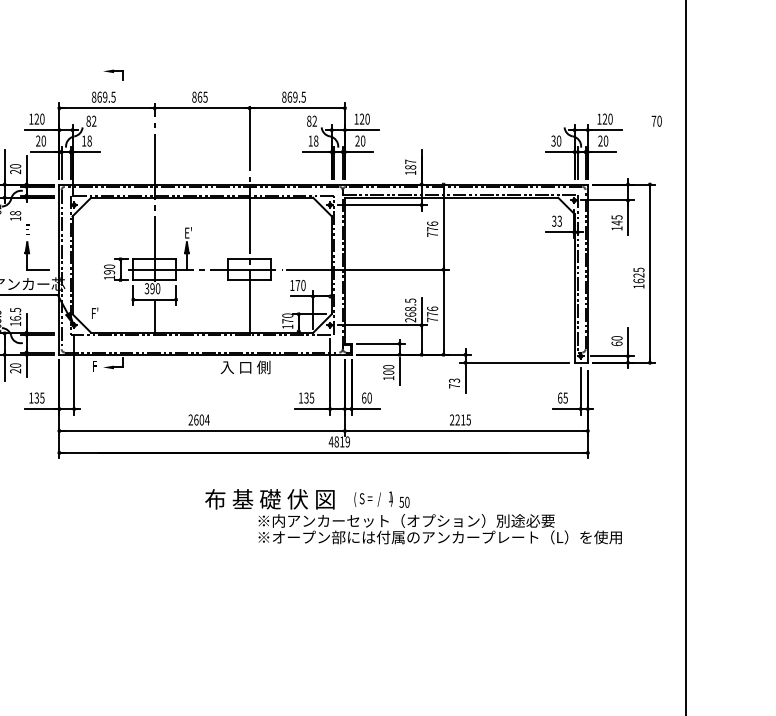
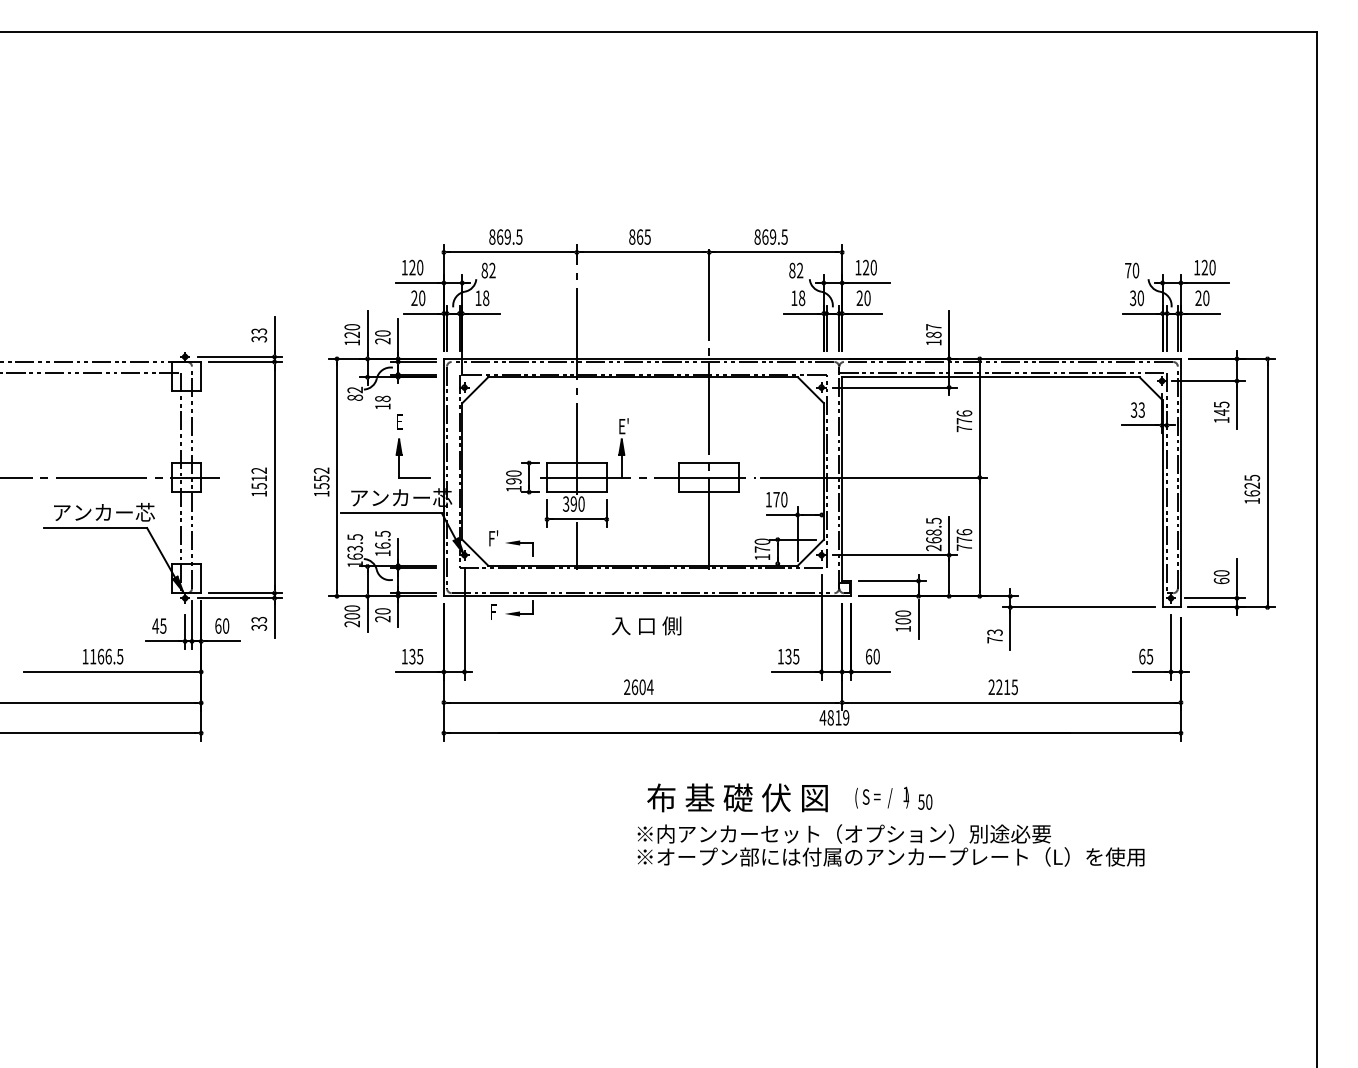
part: (113, 75) -> (519, 548), moved
text: (657, 121) -> (1132, 270), moved
text: (245, 367) -> (646, 625), moved
text: (439, 529) -> (890, 845), moved

